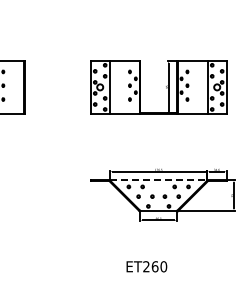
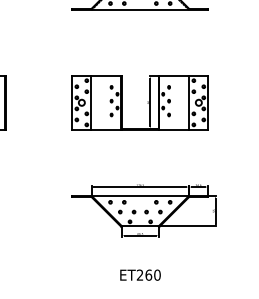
line: (158, 180) -> (140, 195), dashed -> solid
text: (146, 266) -> (140, 274), moved

